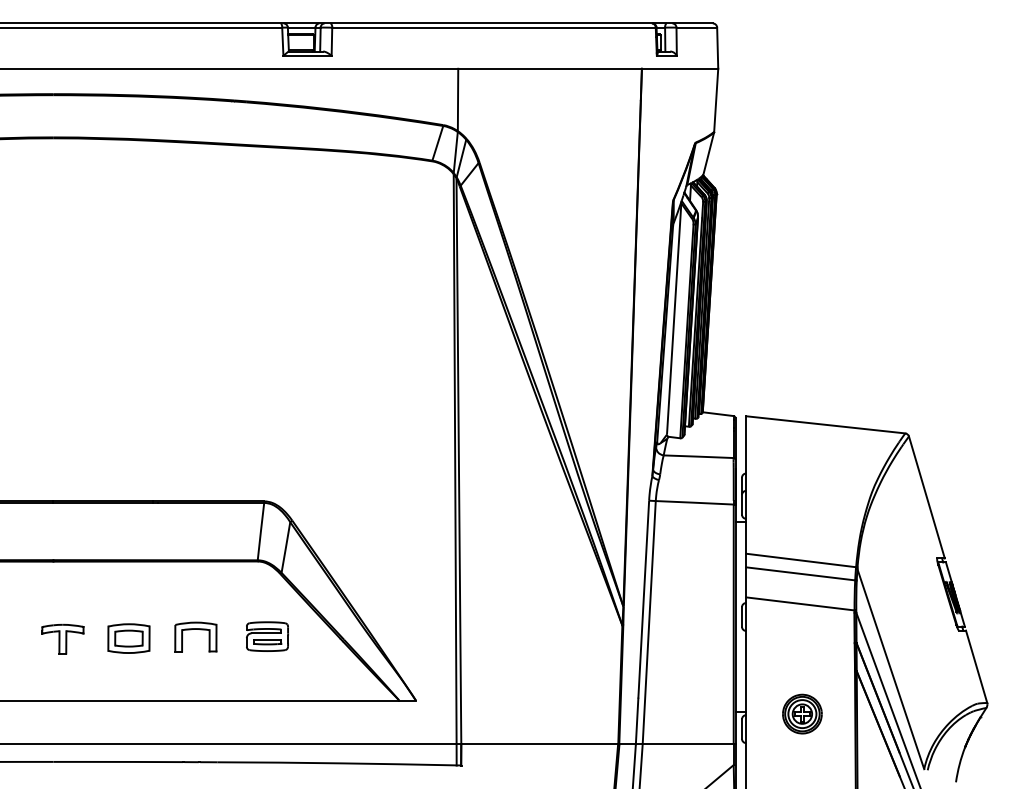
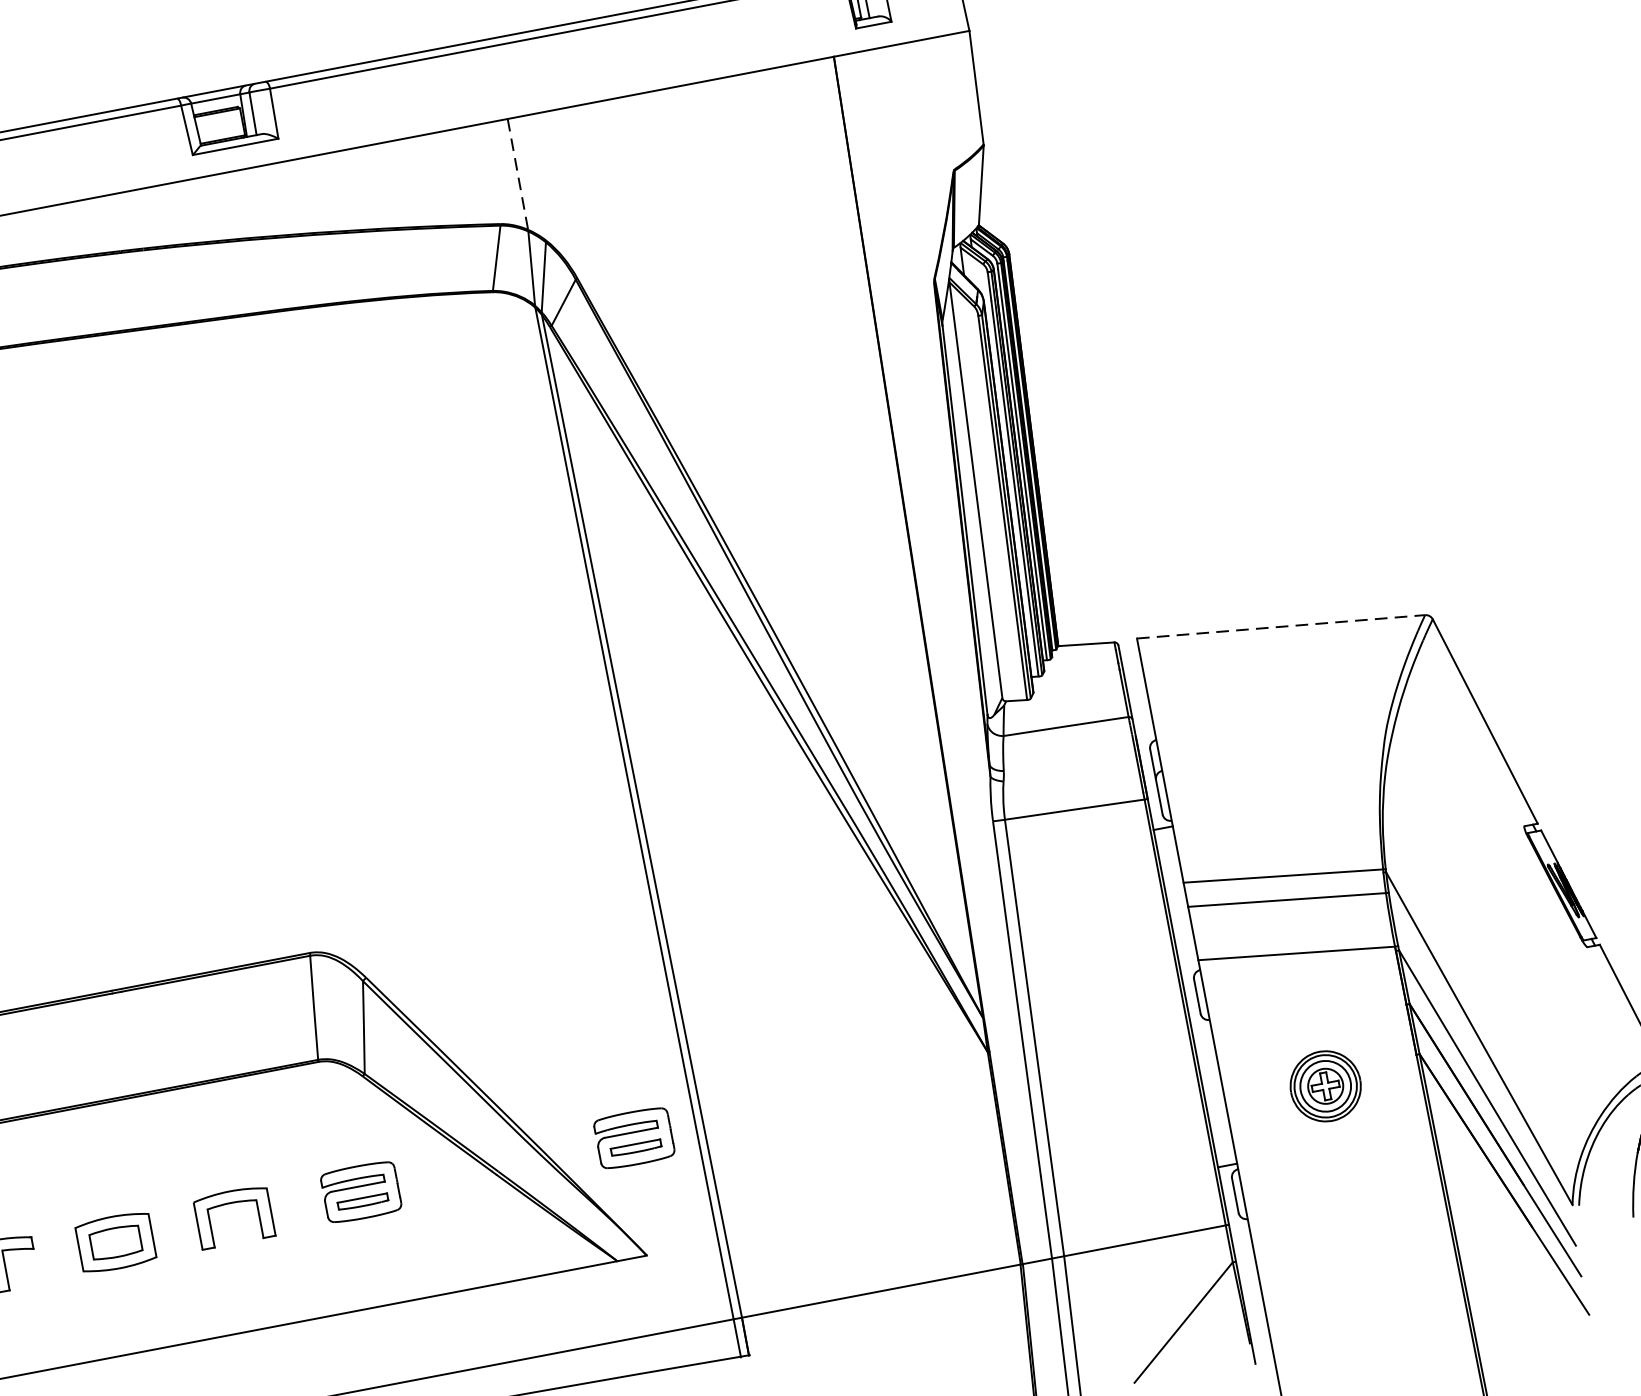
line: (458, 100) -> (518, 175), solid -> dashed
line: (825, 424) -> (1280, 626), solid -> dashed
part: (421, 635) -> (634, 1137), added
part: (802, 713) -> (1325, 1085), moved

